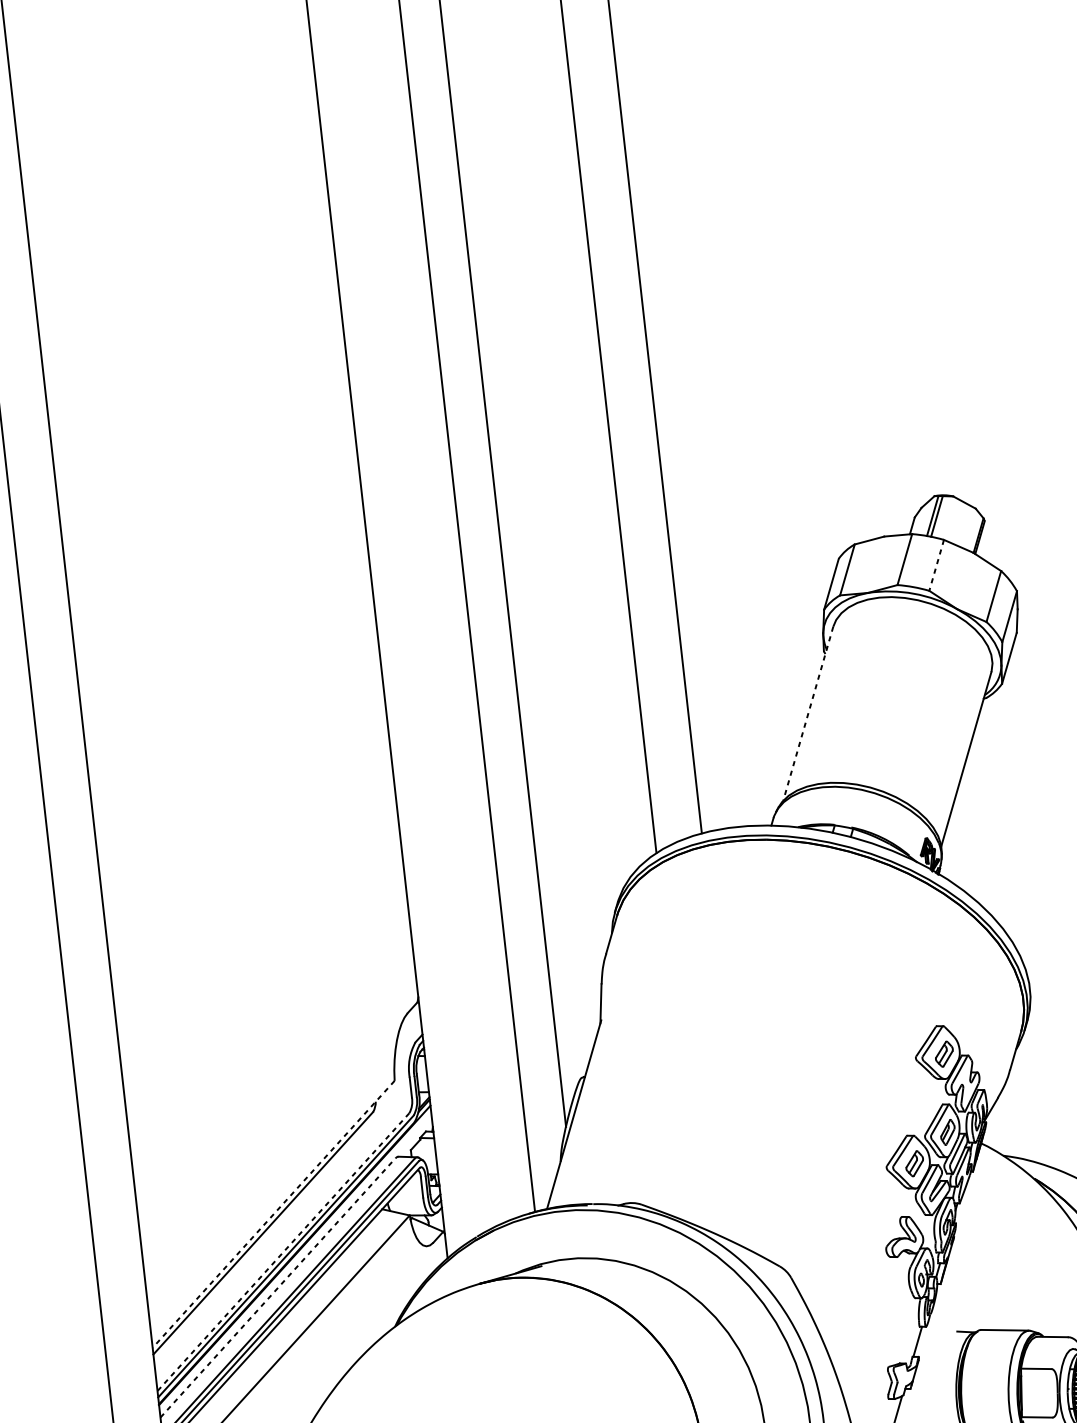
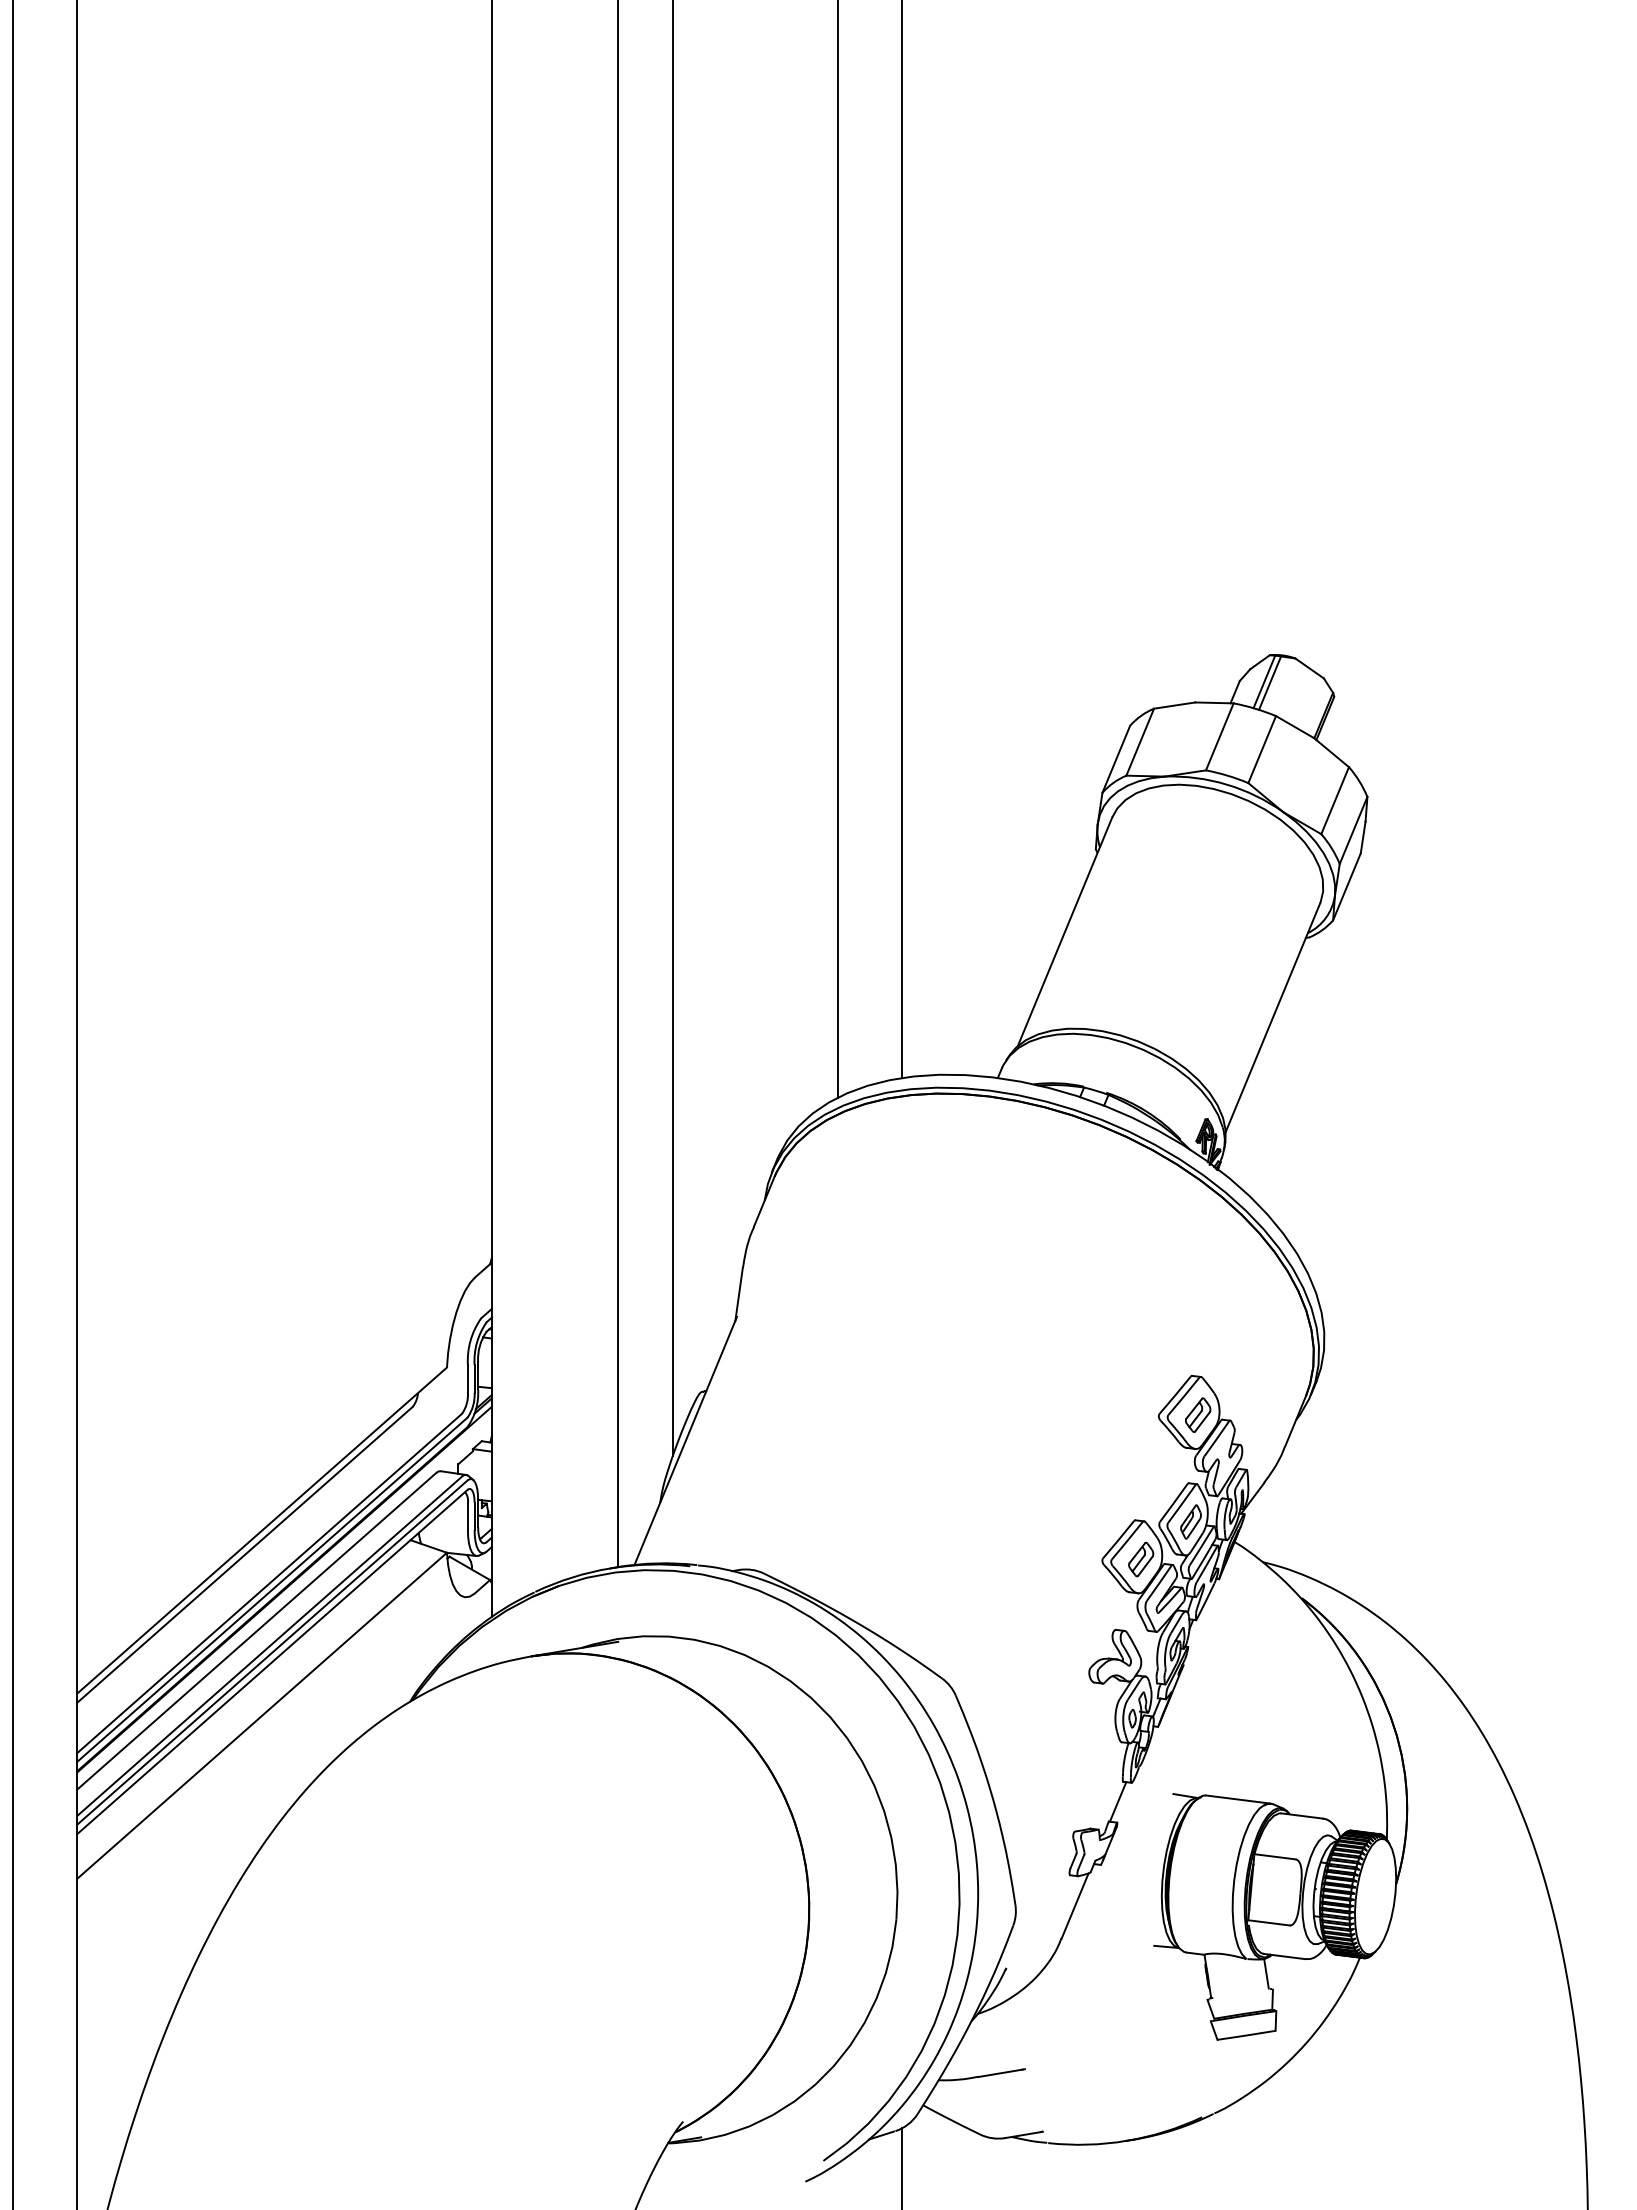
line: (936, 566) -> (1262, 750), dashed -> solid
line: (808, 713) -> (1065, 931), dashed -> solid
line: (273, 1214) -> (261, 1530), dashed -> solid
line: (283, 1252) -> (269, 1583), dashed -> solid
line: (278, 1287) -> (257, 1630), dashed -> solid

